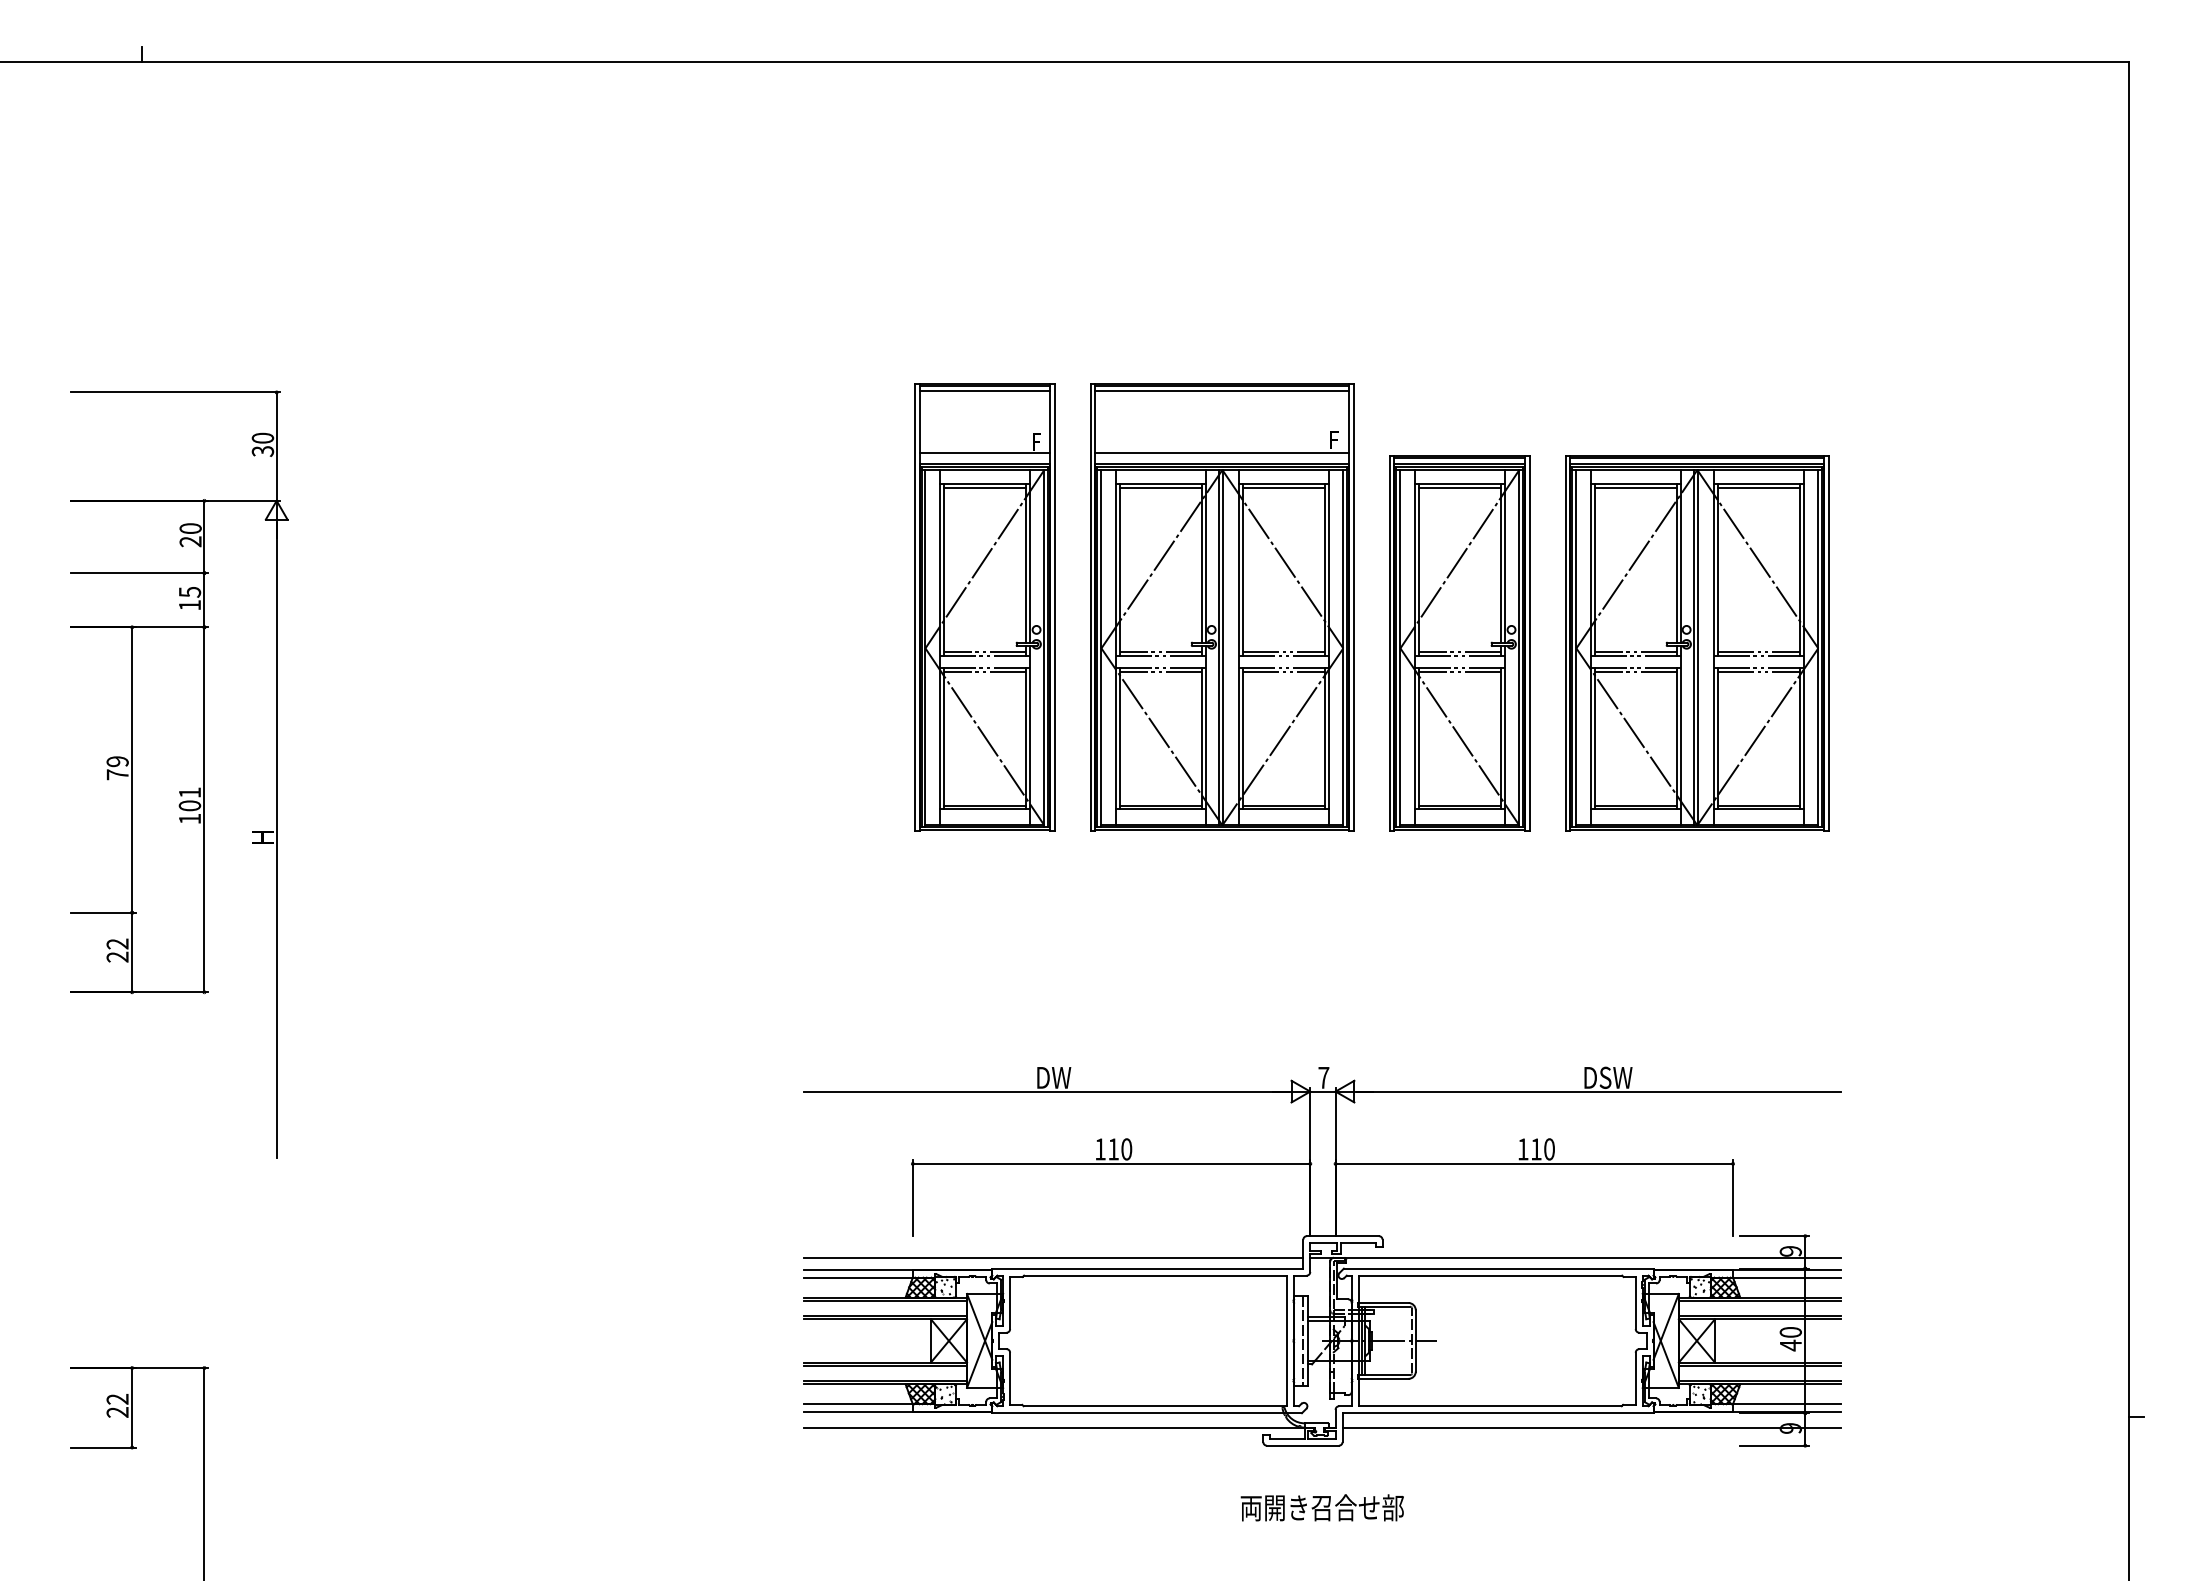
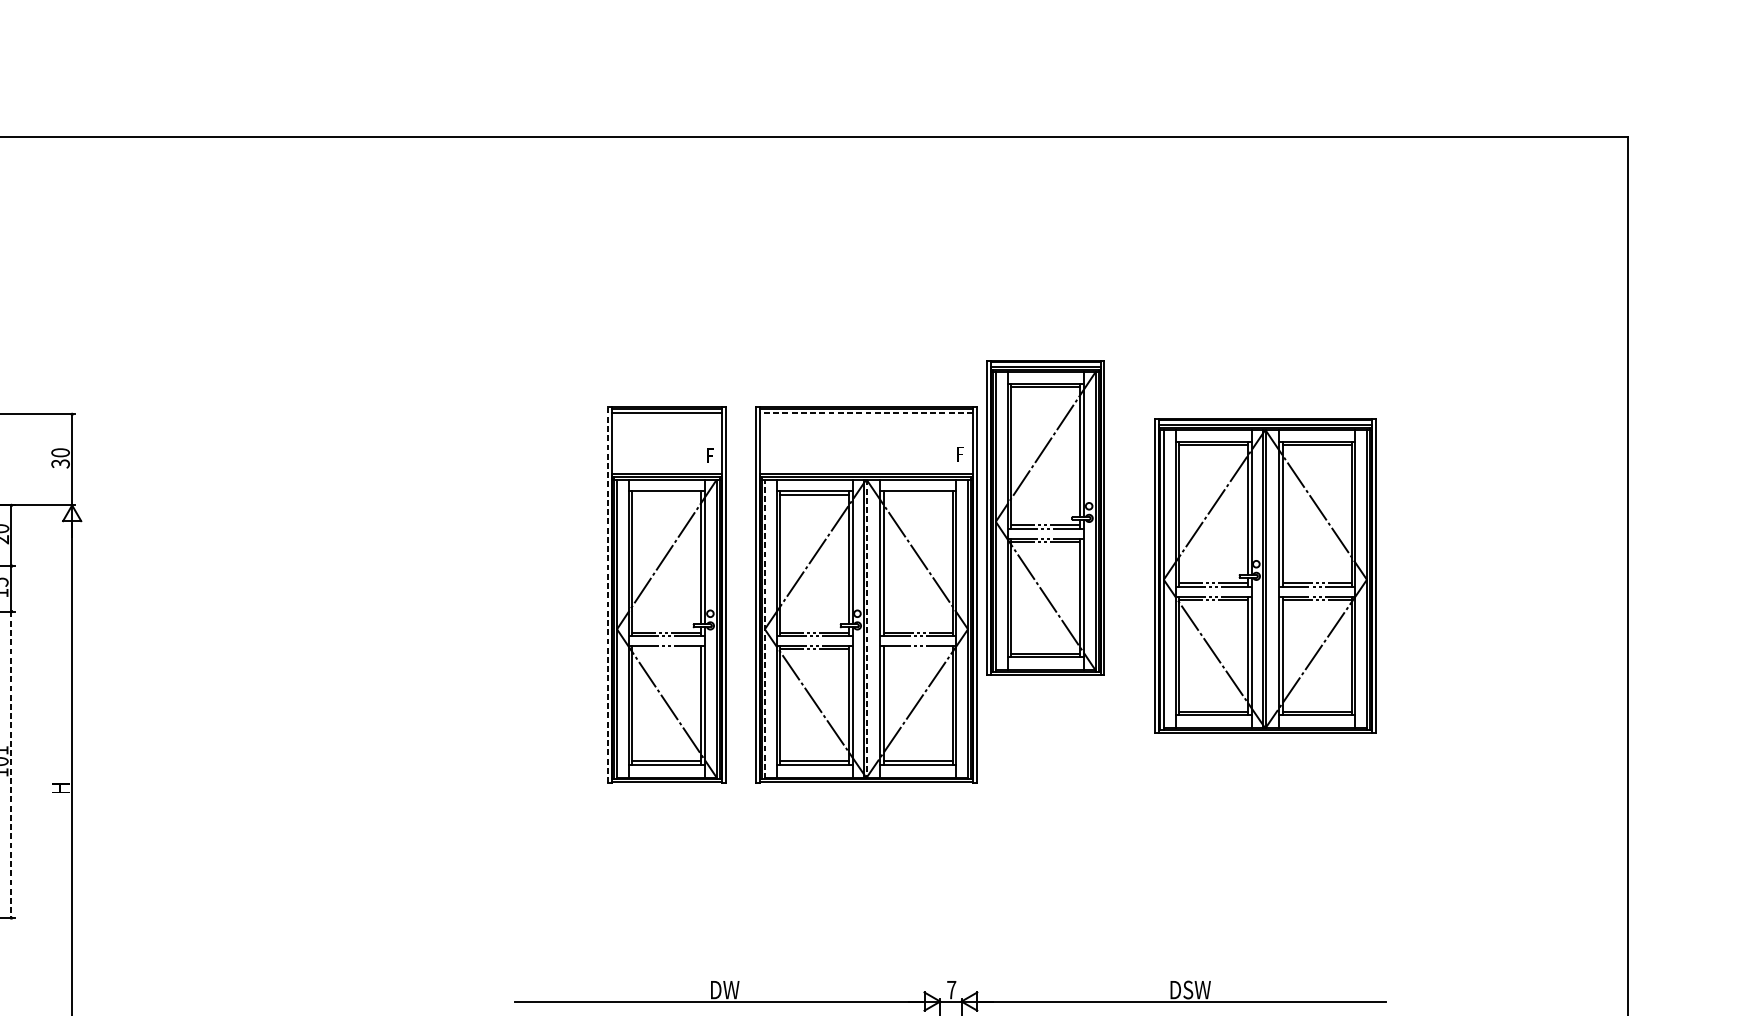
line: (1222, 391) -> (866, 413), solid -> dashed
line: (984, 452) -> (666, 464), removed
line: (1222, 452) -> (866, 464), removed
line: (984, 488) -> (666, 495), removed
line: (1283, 488) -> (917, 495), removed
line: (914, 607) -> (607, 594), solid -> dashed
part: (1459, 643) -> (1045, 517), moved
part: (1697, 643) -> (1265, 575), moved
line: (1101, 647) -> (764, 628), solid -> dashed
line: (1223, 647) -> (867, 628), solid -> dashed
line: (984, 672) -> (666, 649), removed
line: (1283, 672) -> (917, 649), removed
line: (204, 810) -> (11, 765), solid -> dashed

